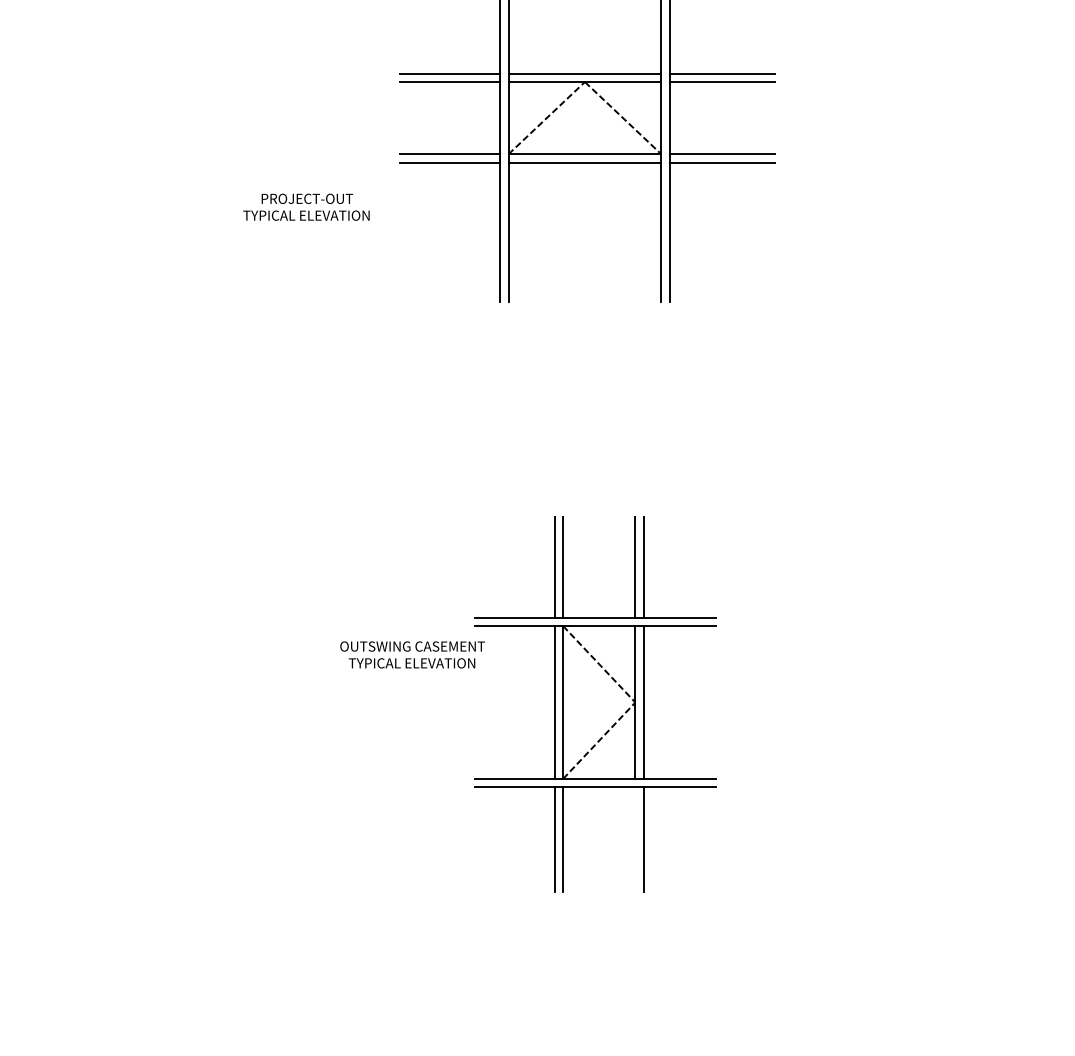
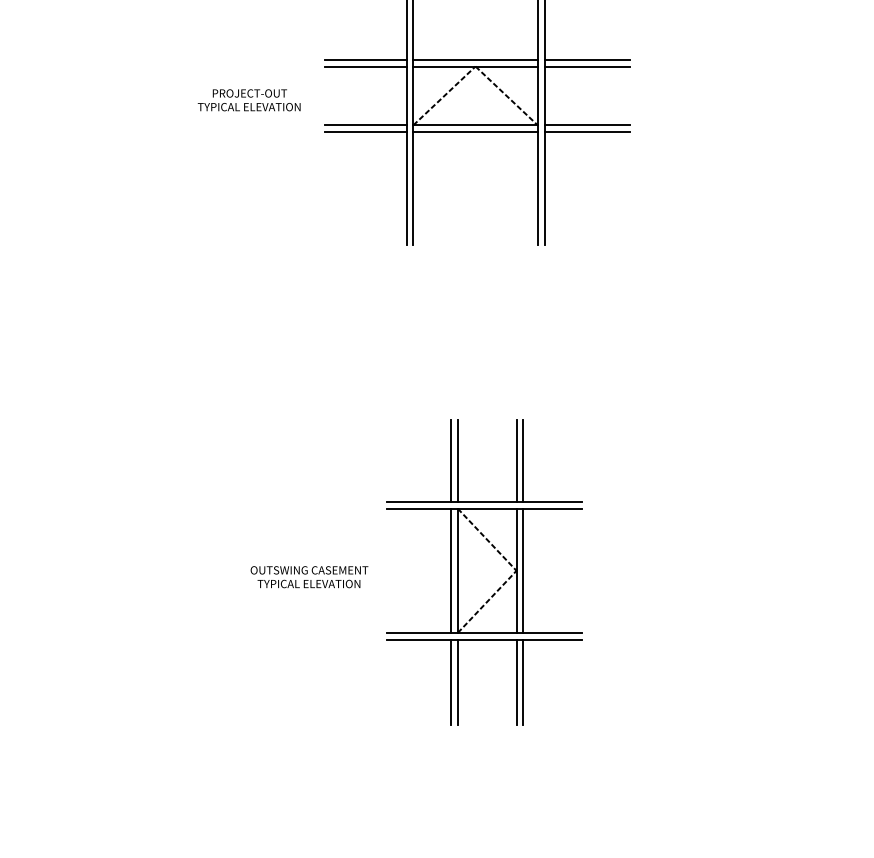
text: (305, 207) -> (248, 100), moved
text: (412, 655) -> (309, 577), moved
line: (635, 839) -> (516, 682), added

